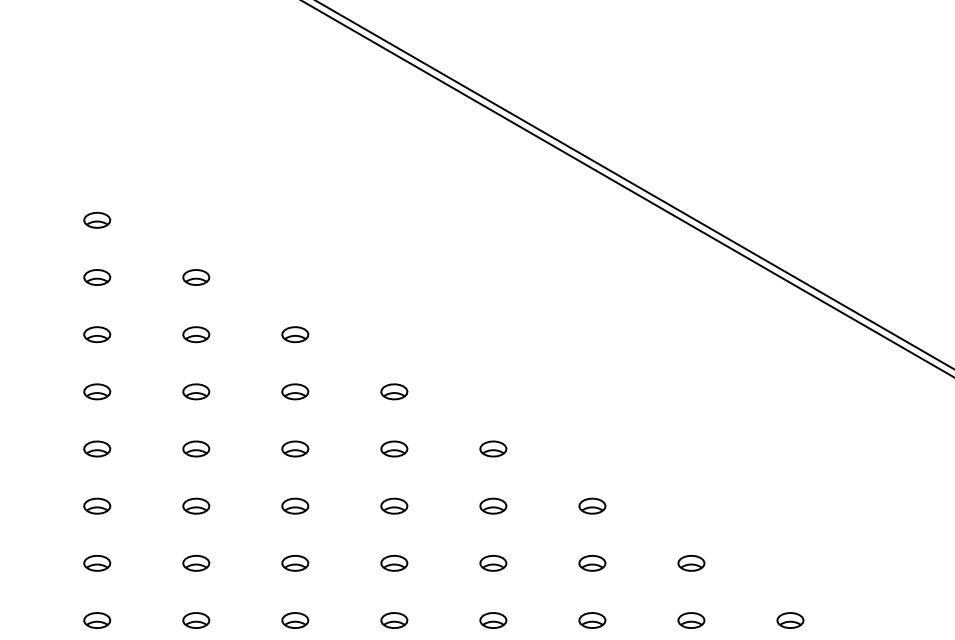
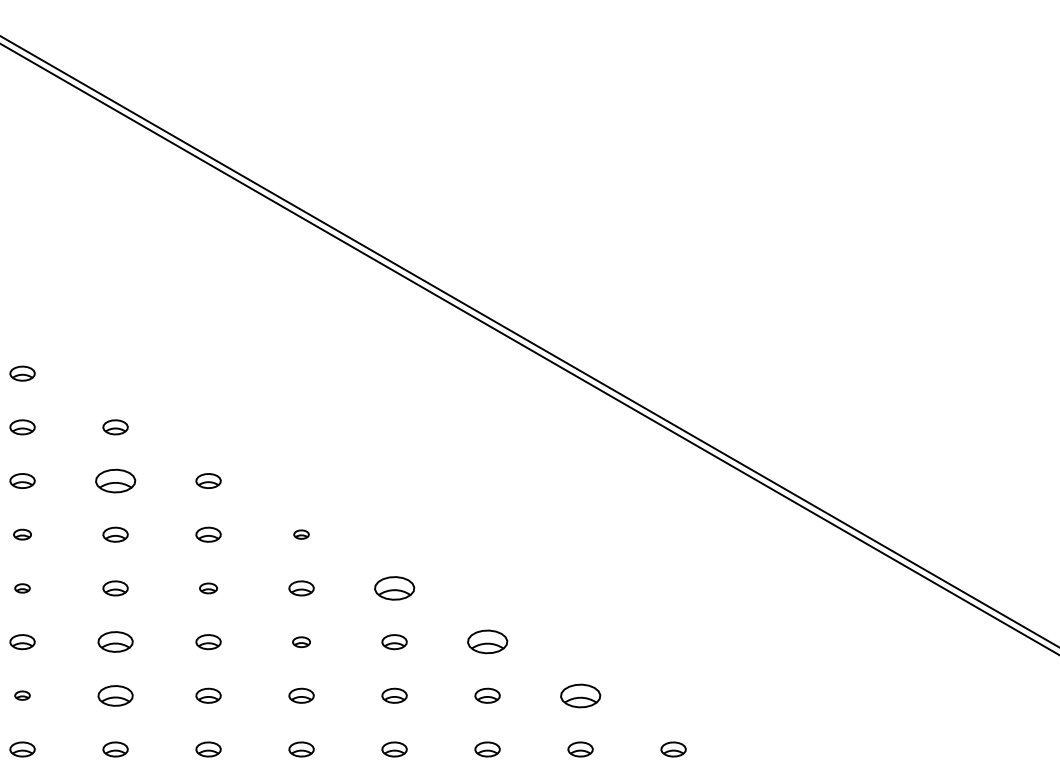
part: (196, 334) -> (115, 480), size x1.6
part: (97, 391) -> (22, 534), size x0.7
part: (394, 391) -> (301, 534), size x0.6
part: (97, 449) -> (22, 588), size x0.6
part: (295, 449) -> (208, 588), size x0.7
part: (493, 449) -> (394, 588), size x1.6
part: (196, 506) -> (115, 642), size x1.4
part: (394, 506) -> (301, 642), size x0.7
part: (592, 506) -> (487, 642), size x1.6
part: (97, 563) -> (22, 695), size x0.6
part: (196, 563) -> (115, 695), size x1.4
part: (691, 563) -> (580, 695), size x1.6

